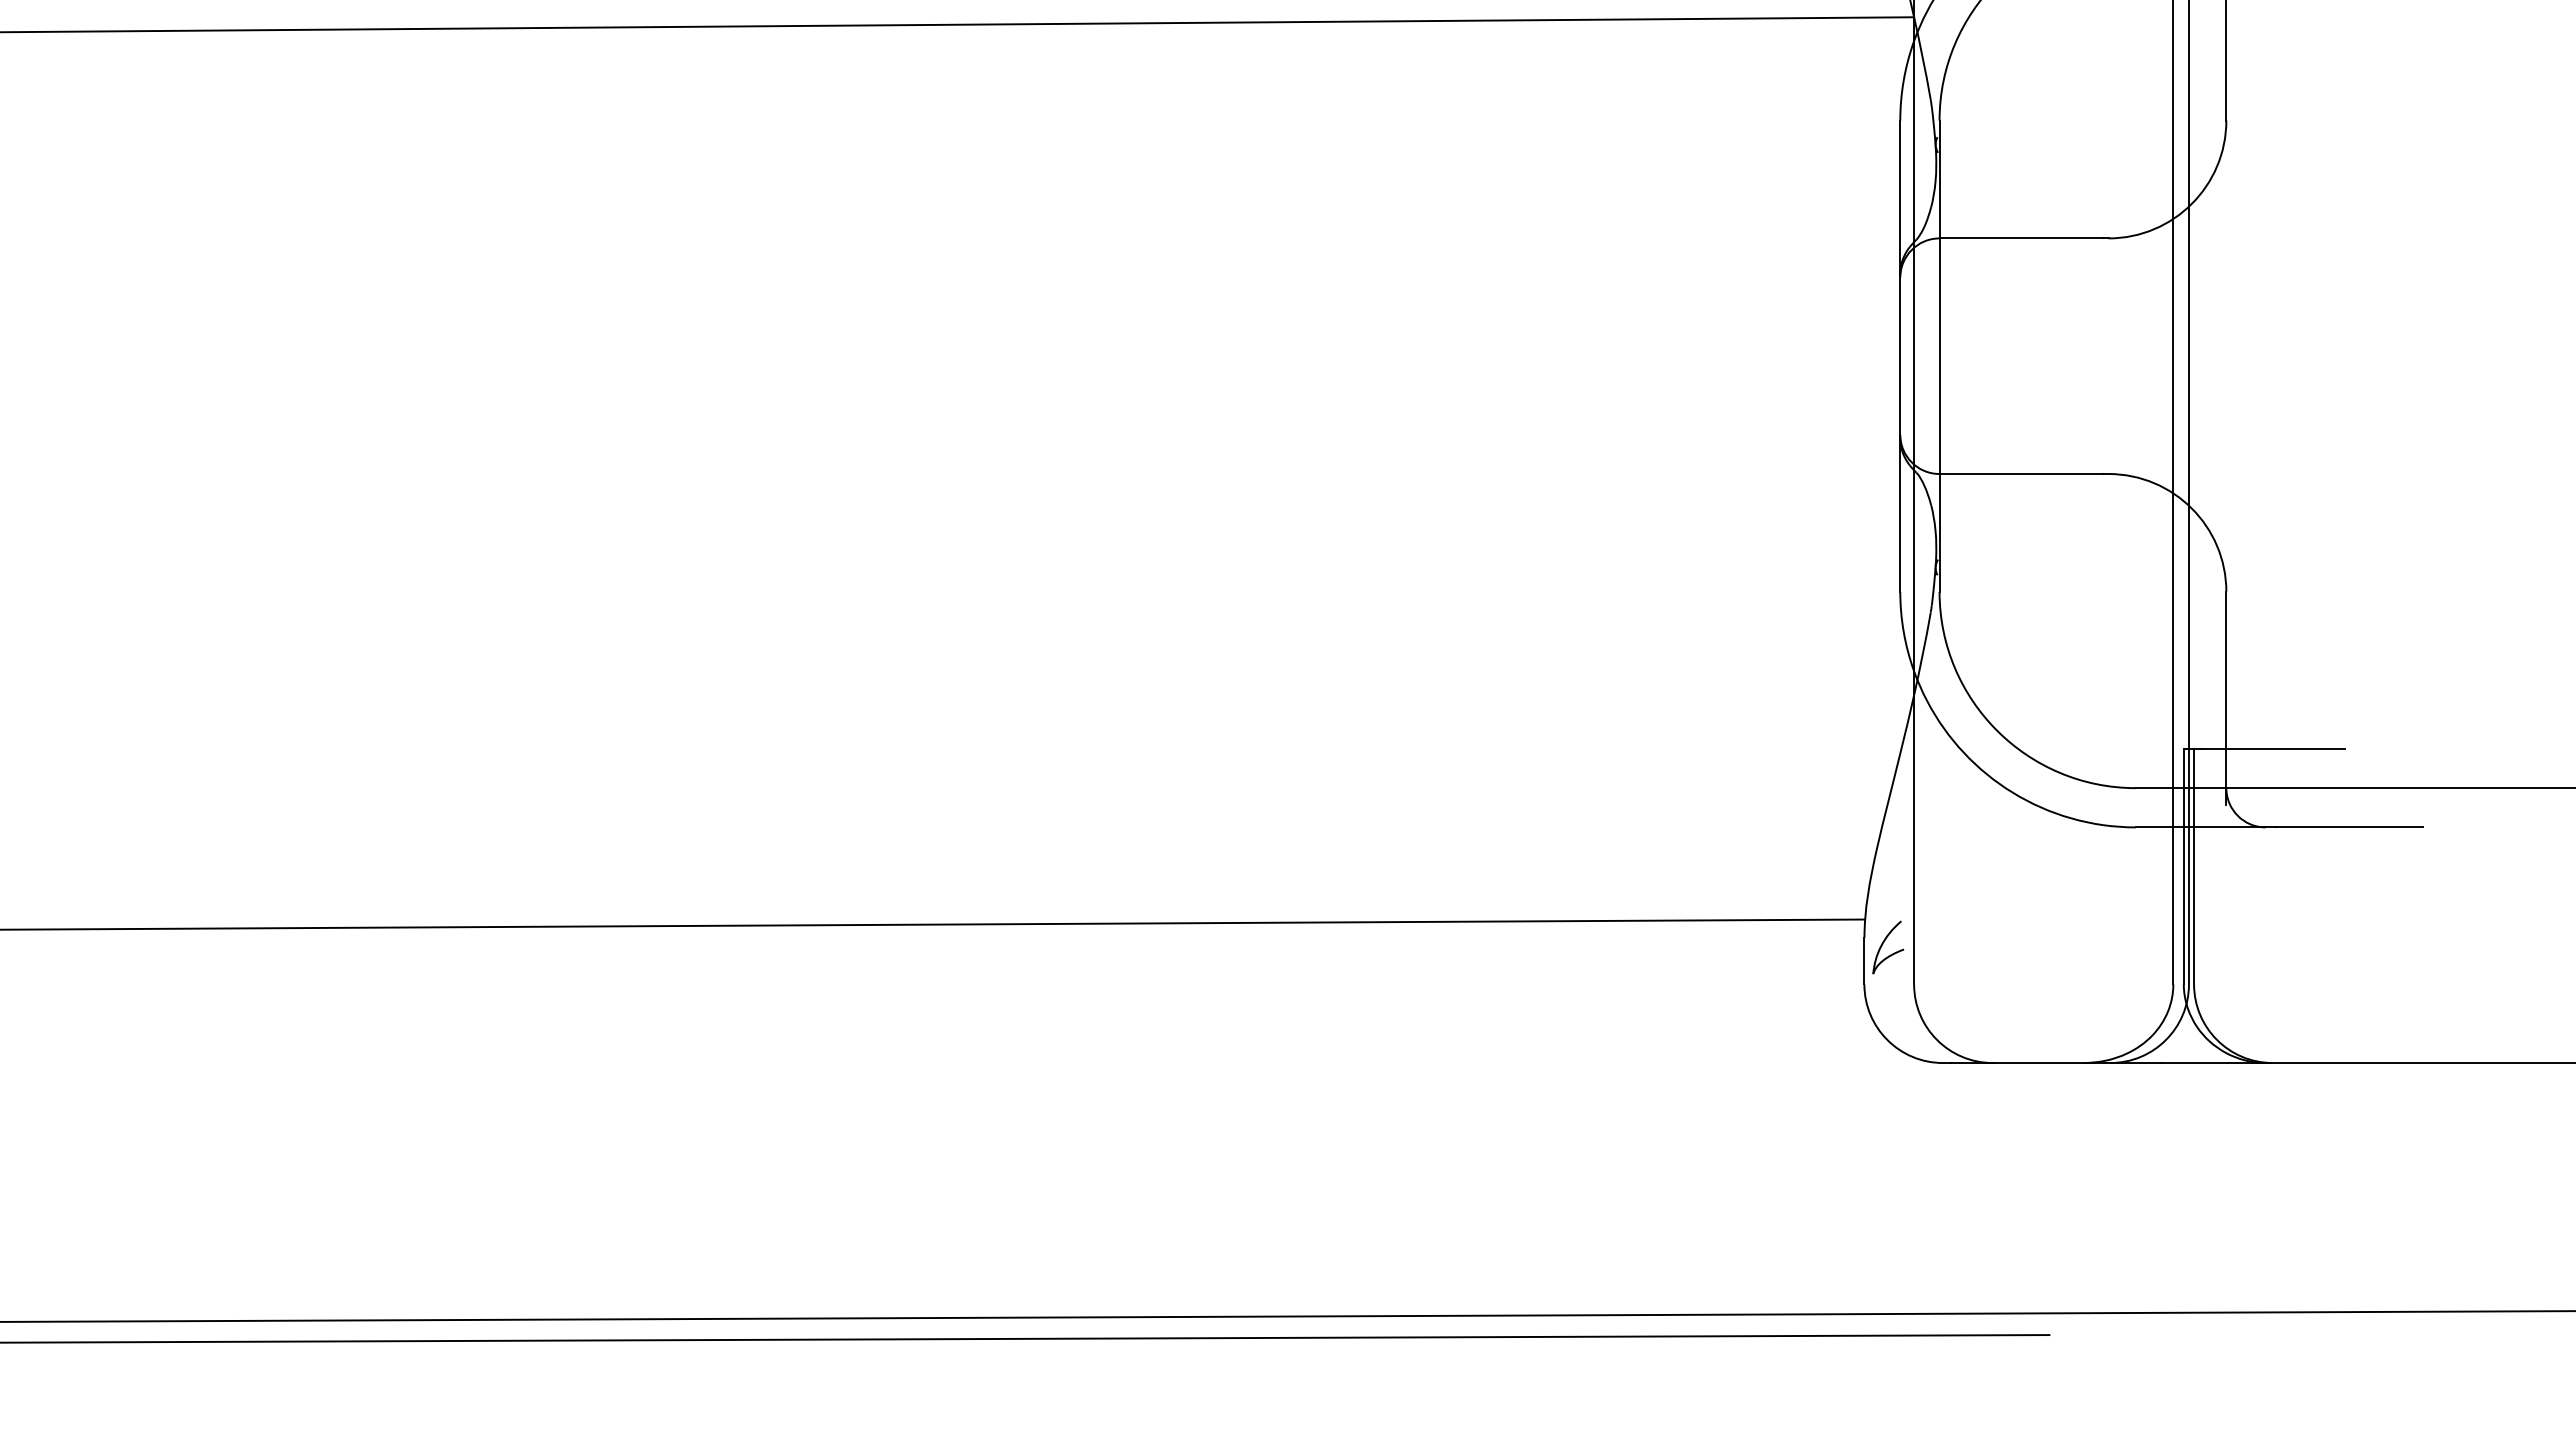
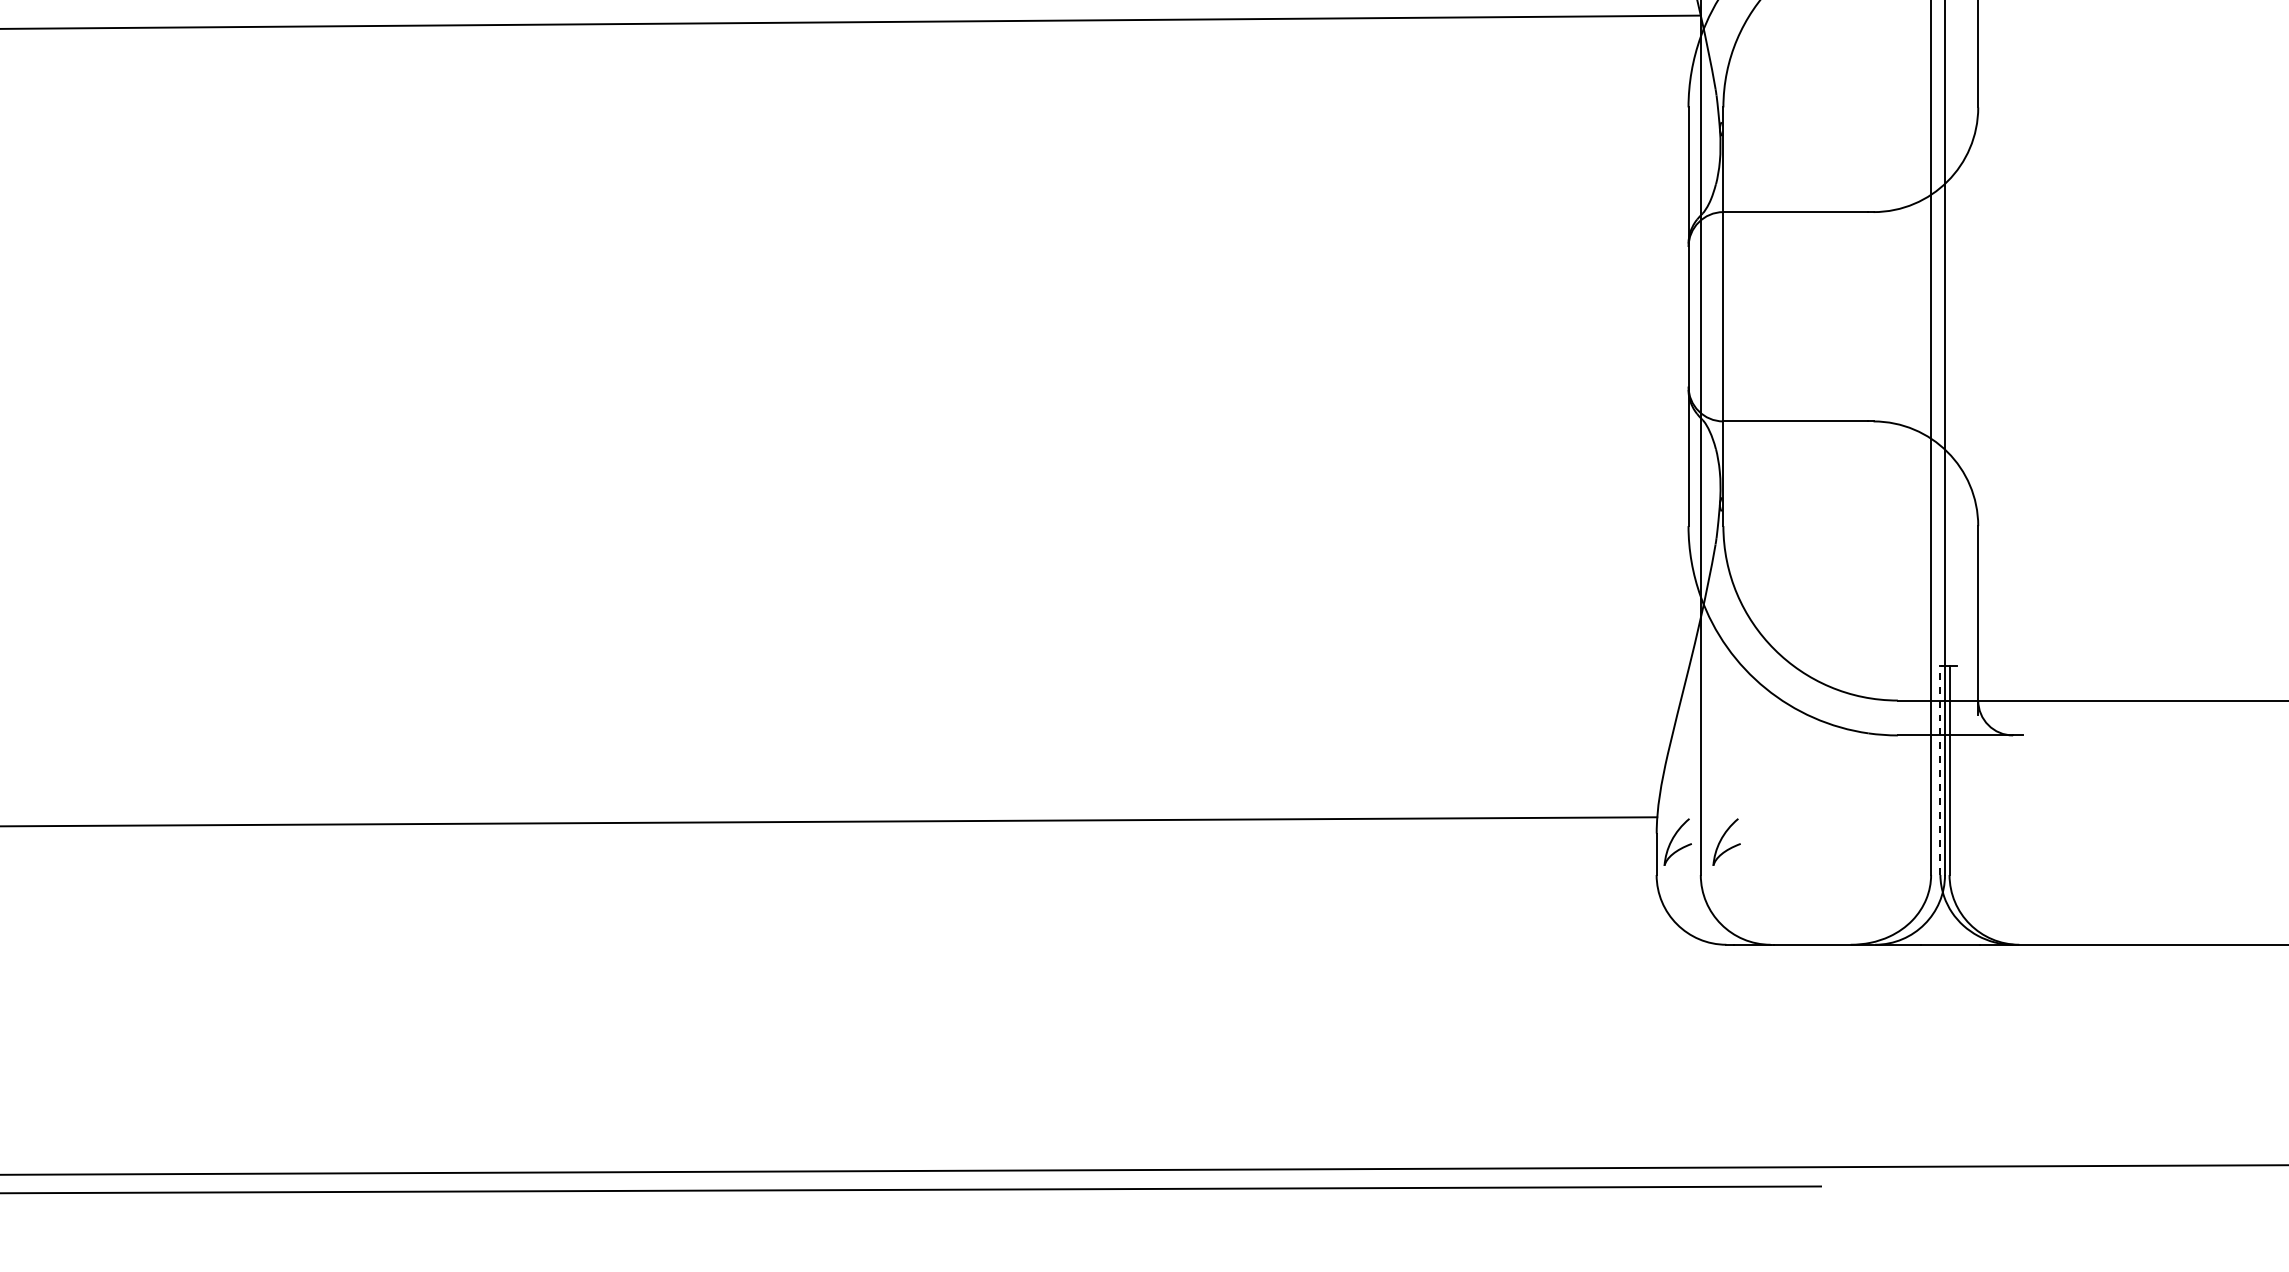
line: (2273, 748) -> (2020, 665), removed
line: (2349, 827) -> (2087, 735), removed
line: (2183, 866) -> (1940, 770), solid -> dashed
part: (1943, 947) -> (1726, 842), added

